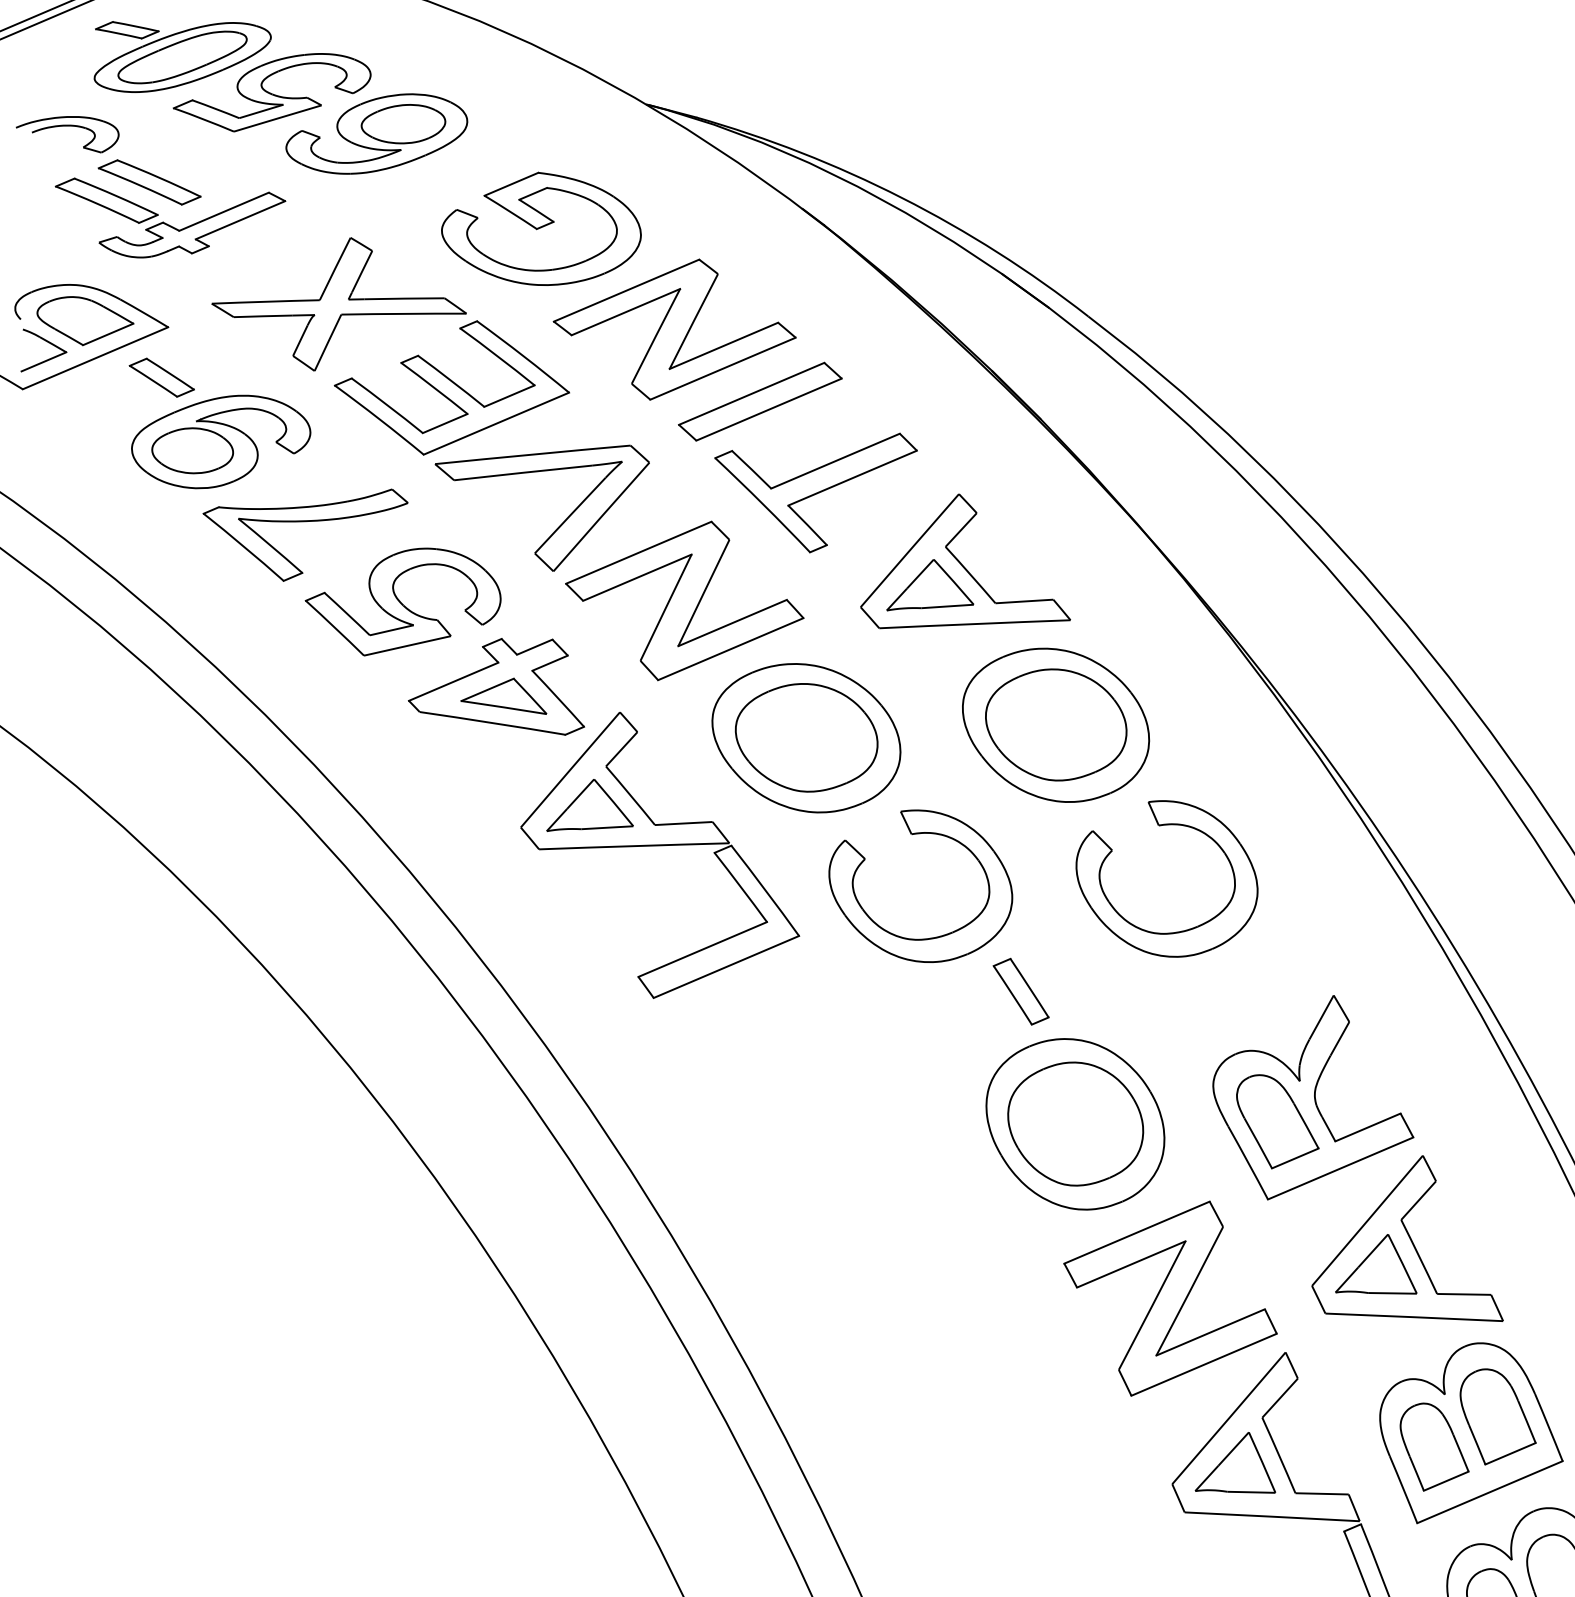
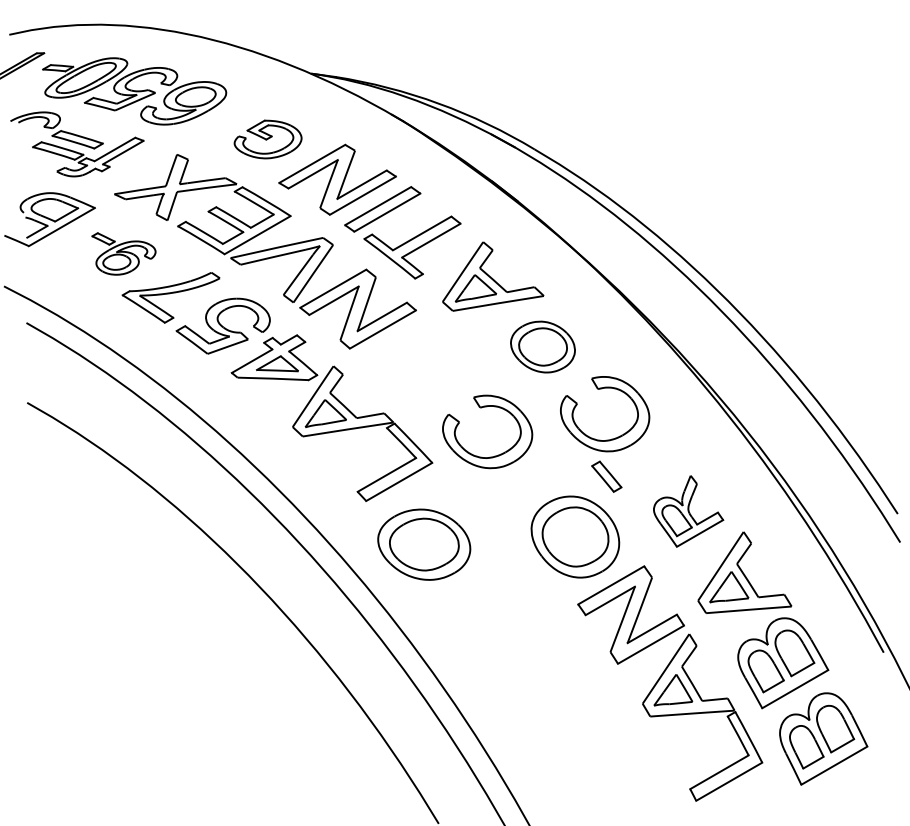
part: (540, 229) -> (267, 139), size x0.7
part: (215, 427) -> (123, 253), size x0.7
part: (1055, 723) -> (542, 346), size x0.7
part: (806, 737) -> (424, 544), moved
part: (1020, 991) -> (606, 476), moved
part: (1314, 1099) -> (688, 511), size x0.7

